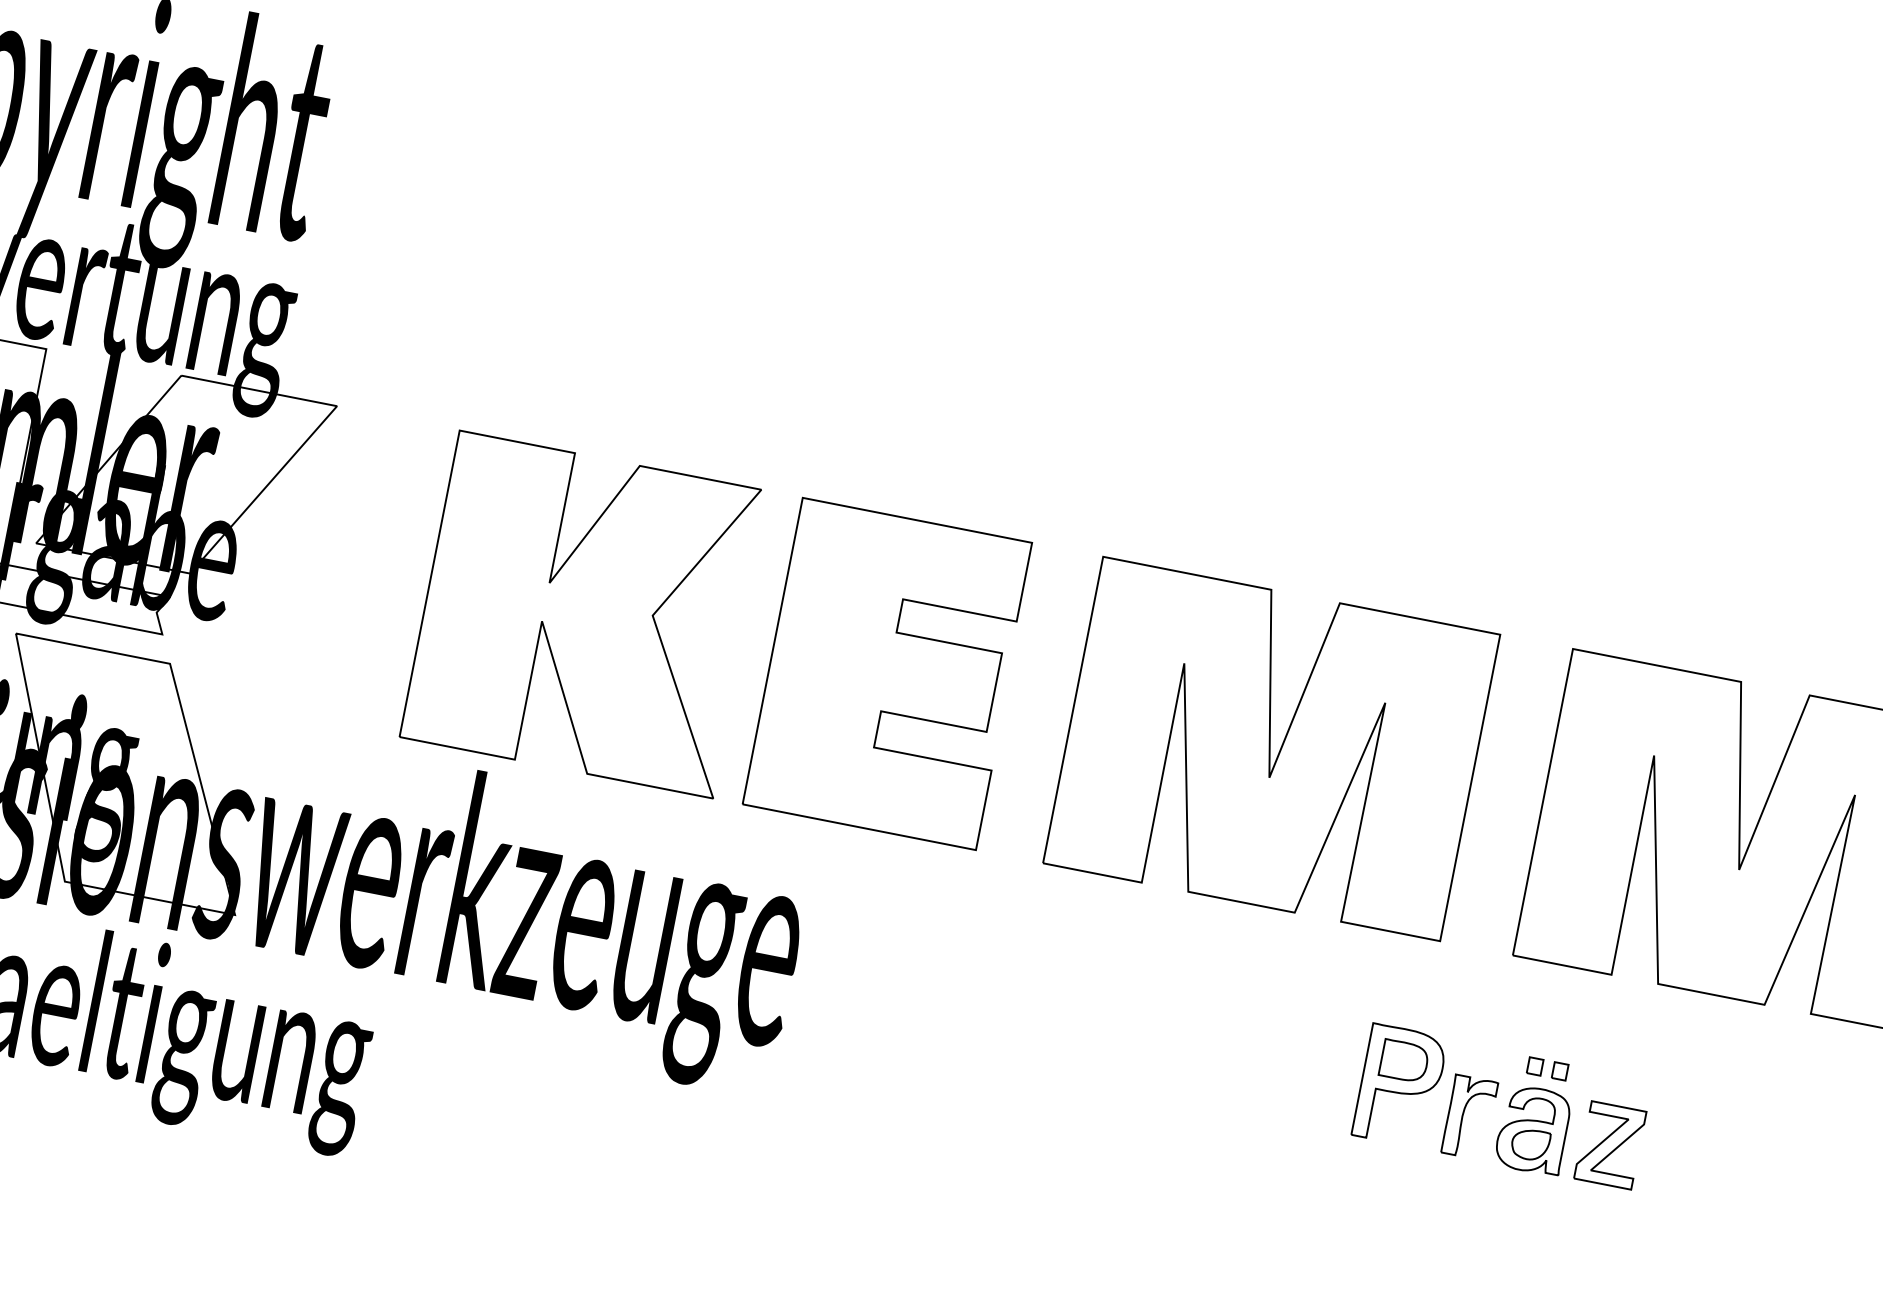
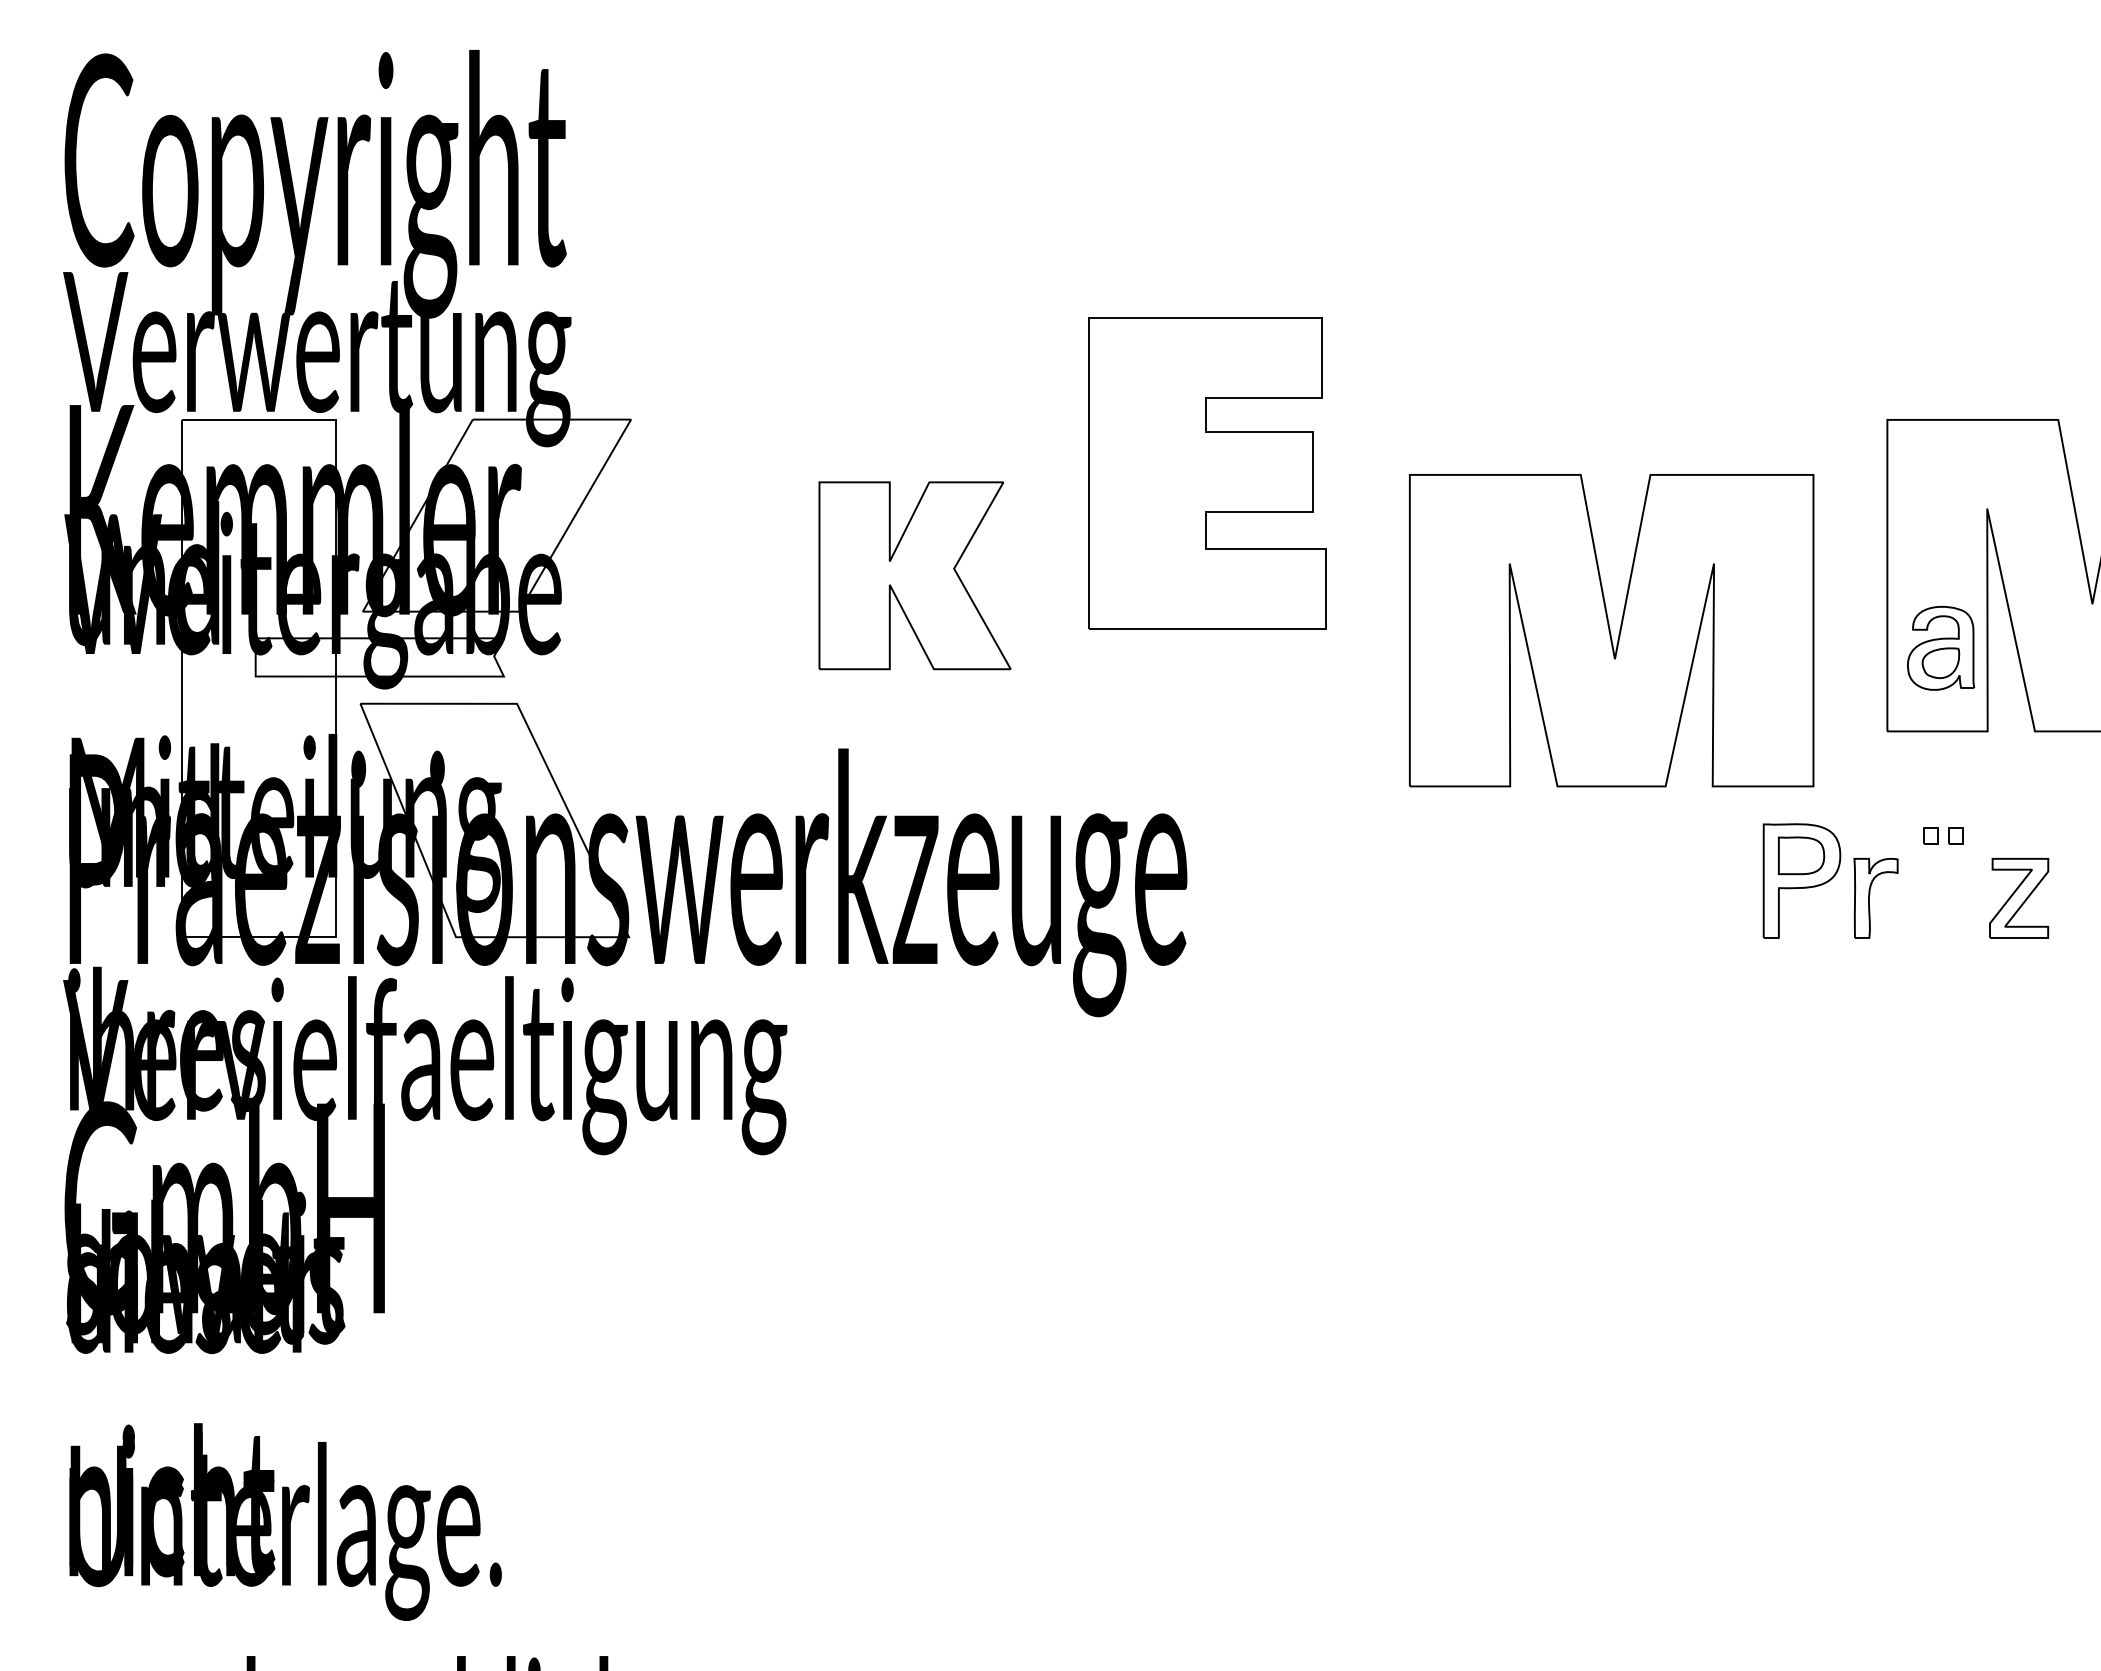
part: (585, 614) -> (914, 575), size x0.6
part: (889, 673) -> (1207, 473), moved
part: (1271, 748) -> (1611, 630), moved
part: (1534, 1129) -> (1941, 647), moved

